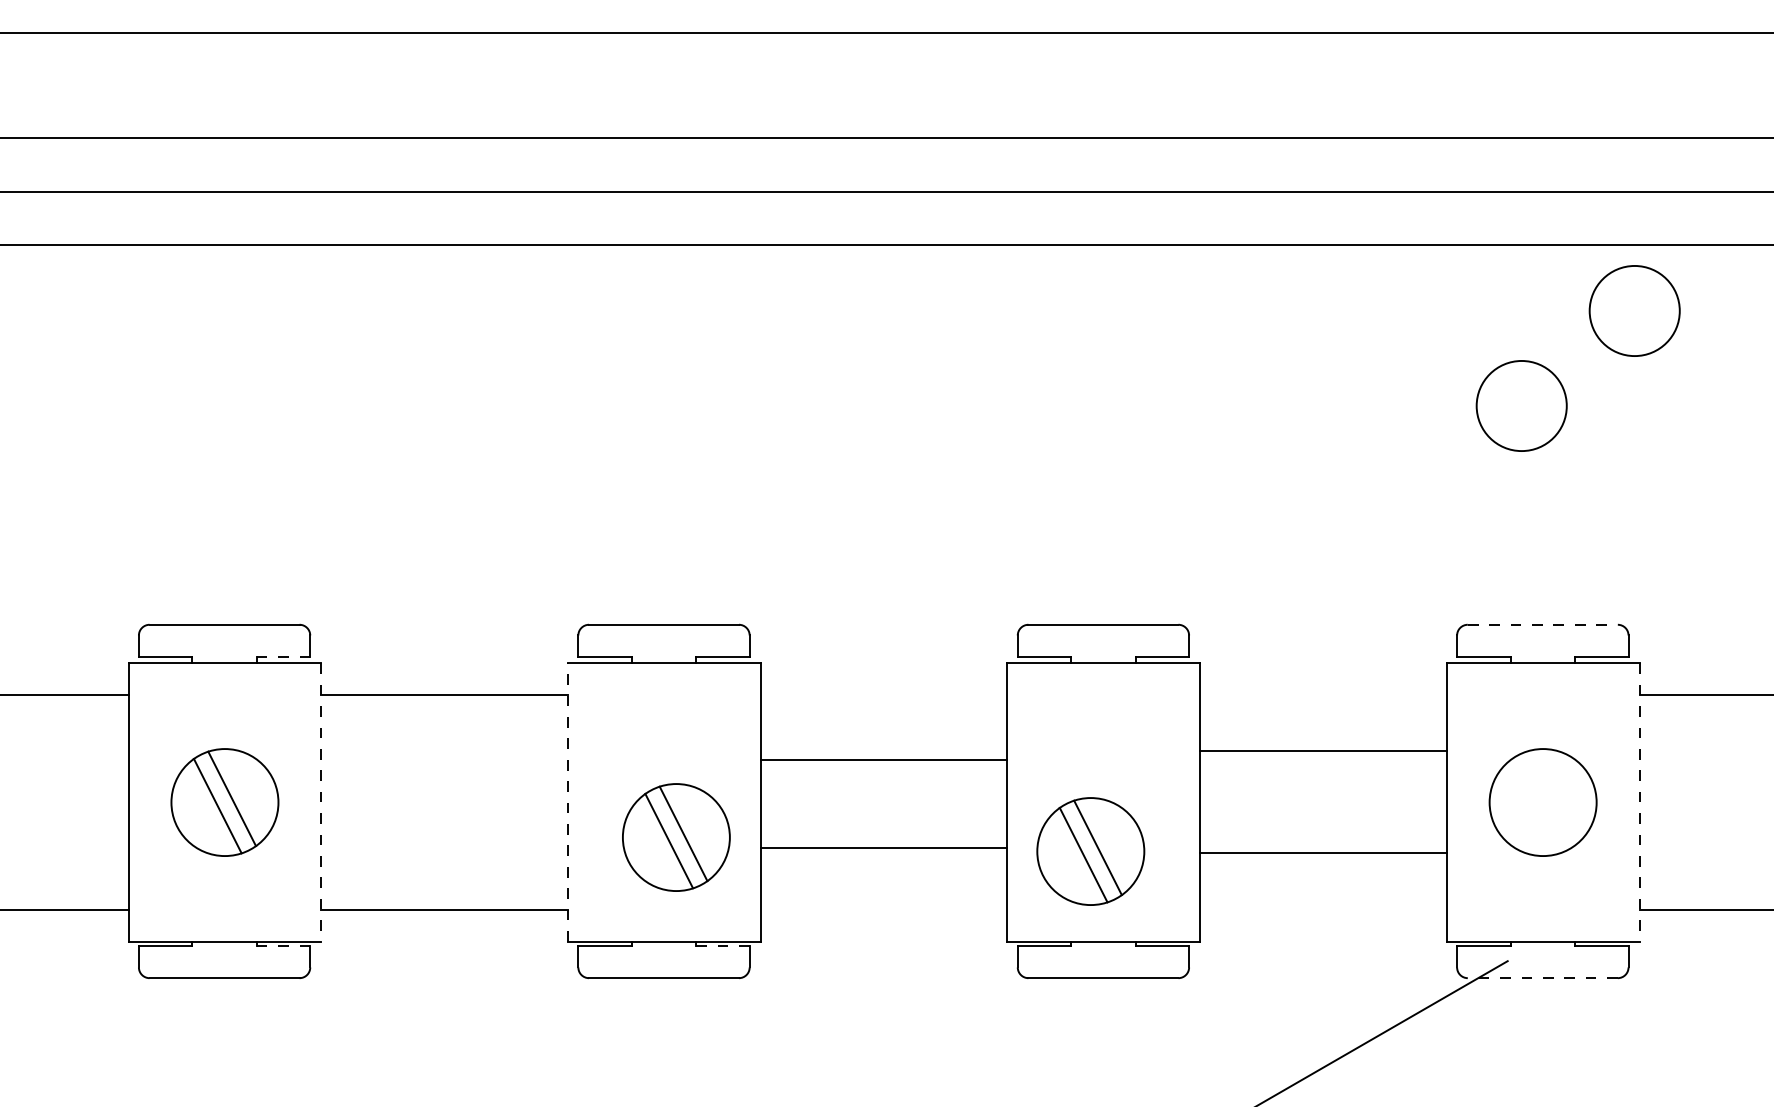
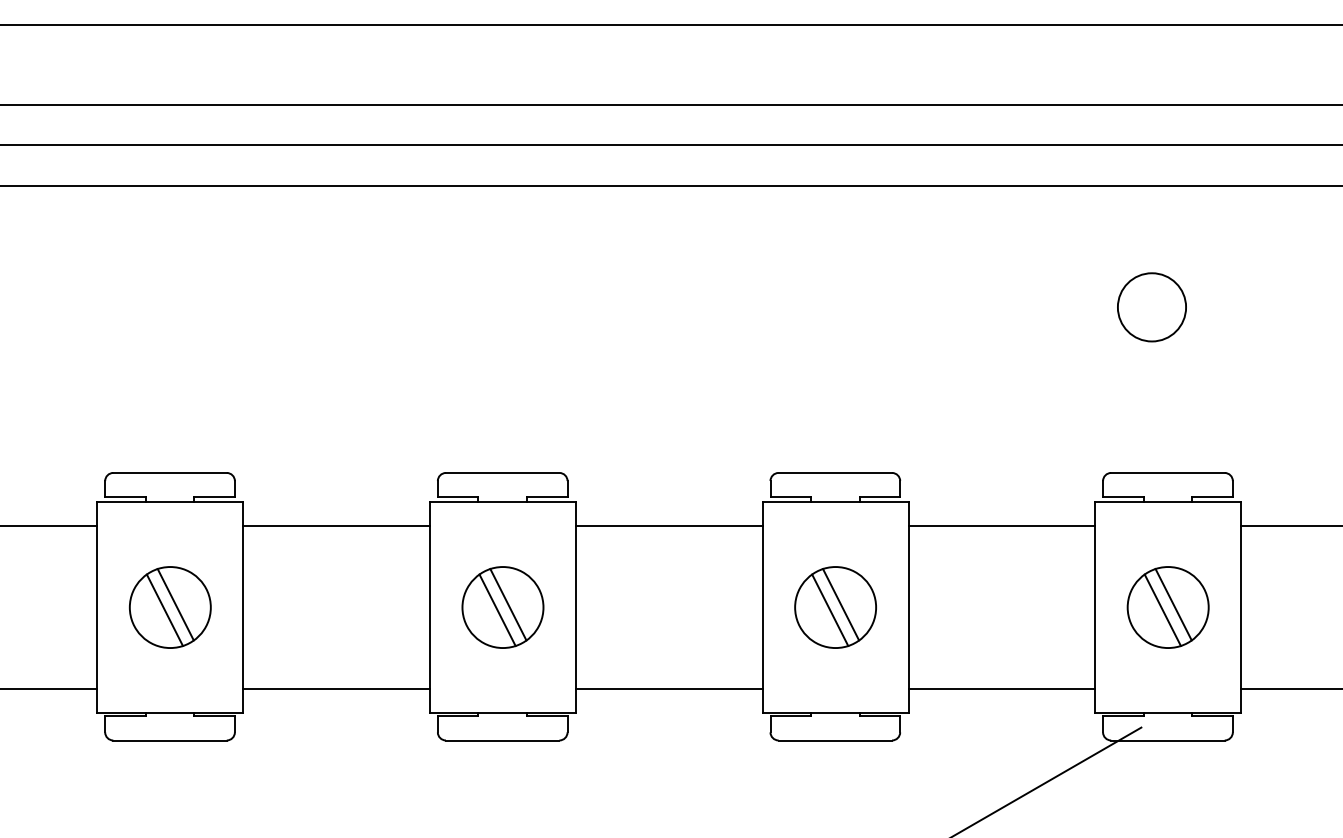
circle: (1634, 310) -> (1237, 235), removed
line: (1543, 624) -> (1168, 472), dashed -> solid
line: (283, 656) -> (214, 496), dashed -> solid
line: (1323, 751) -> (1001, 526), moved
line: (883, 760) -> (668, 526), moved
line: (1550, 798) -> (1173, 604), added
line: (567, 802) -> (429, 607), dashed -> solid
line: (321, 803) -> (243, 608), dashed -> solid
line: (1639, 803) -> (1241, 608), dashed -> solid
line: (1535, 805) -> (1162, 609), added
part: (676, 837) -> (503, 607), moved
line: (883, 847) -> (668, 688), moved
part: (1090, 851) -> (835, 607), moved
line: (1323, 852) -> (1001, 688), moved
line: (283, 946) -> (214, 716), dashed -> solid
line: (722, 946) -> (546, 716), dashed -> solid
line: (1542, 978) -> (1167, 740), dashed -> solid

